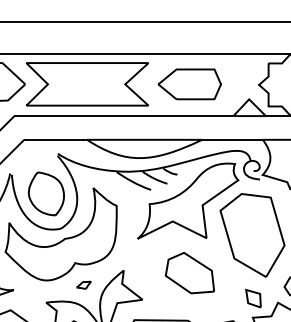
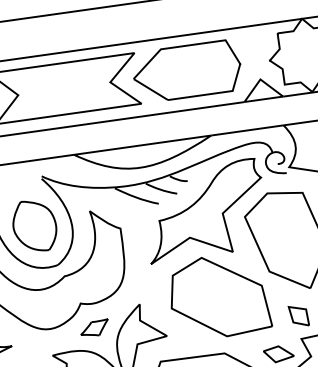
part: (189, 84) -> (186, 71), size x1.43
part: (189, 272) -> (218, 295), size x1.67
part: (83, 285) -> (94, 328), size x1.67

